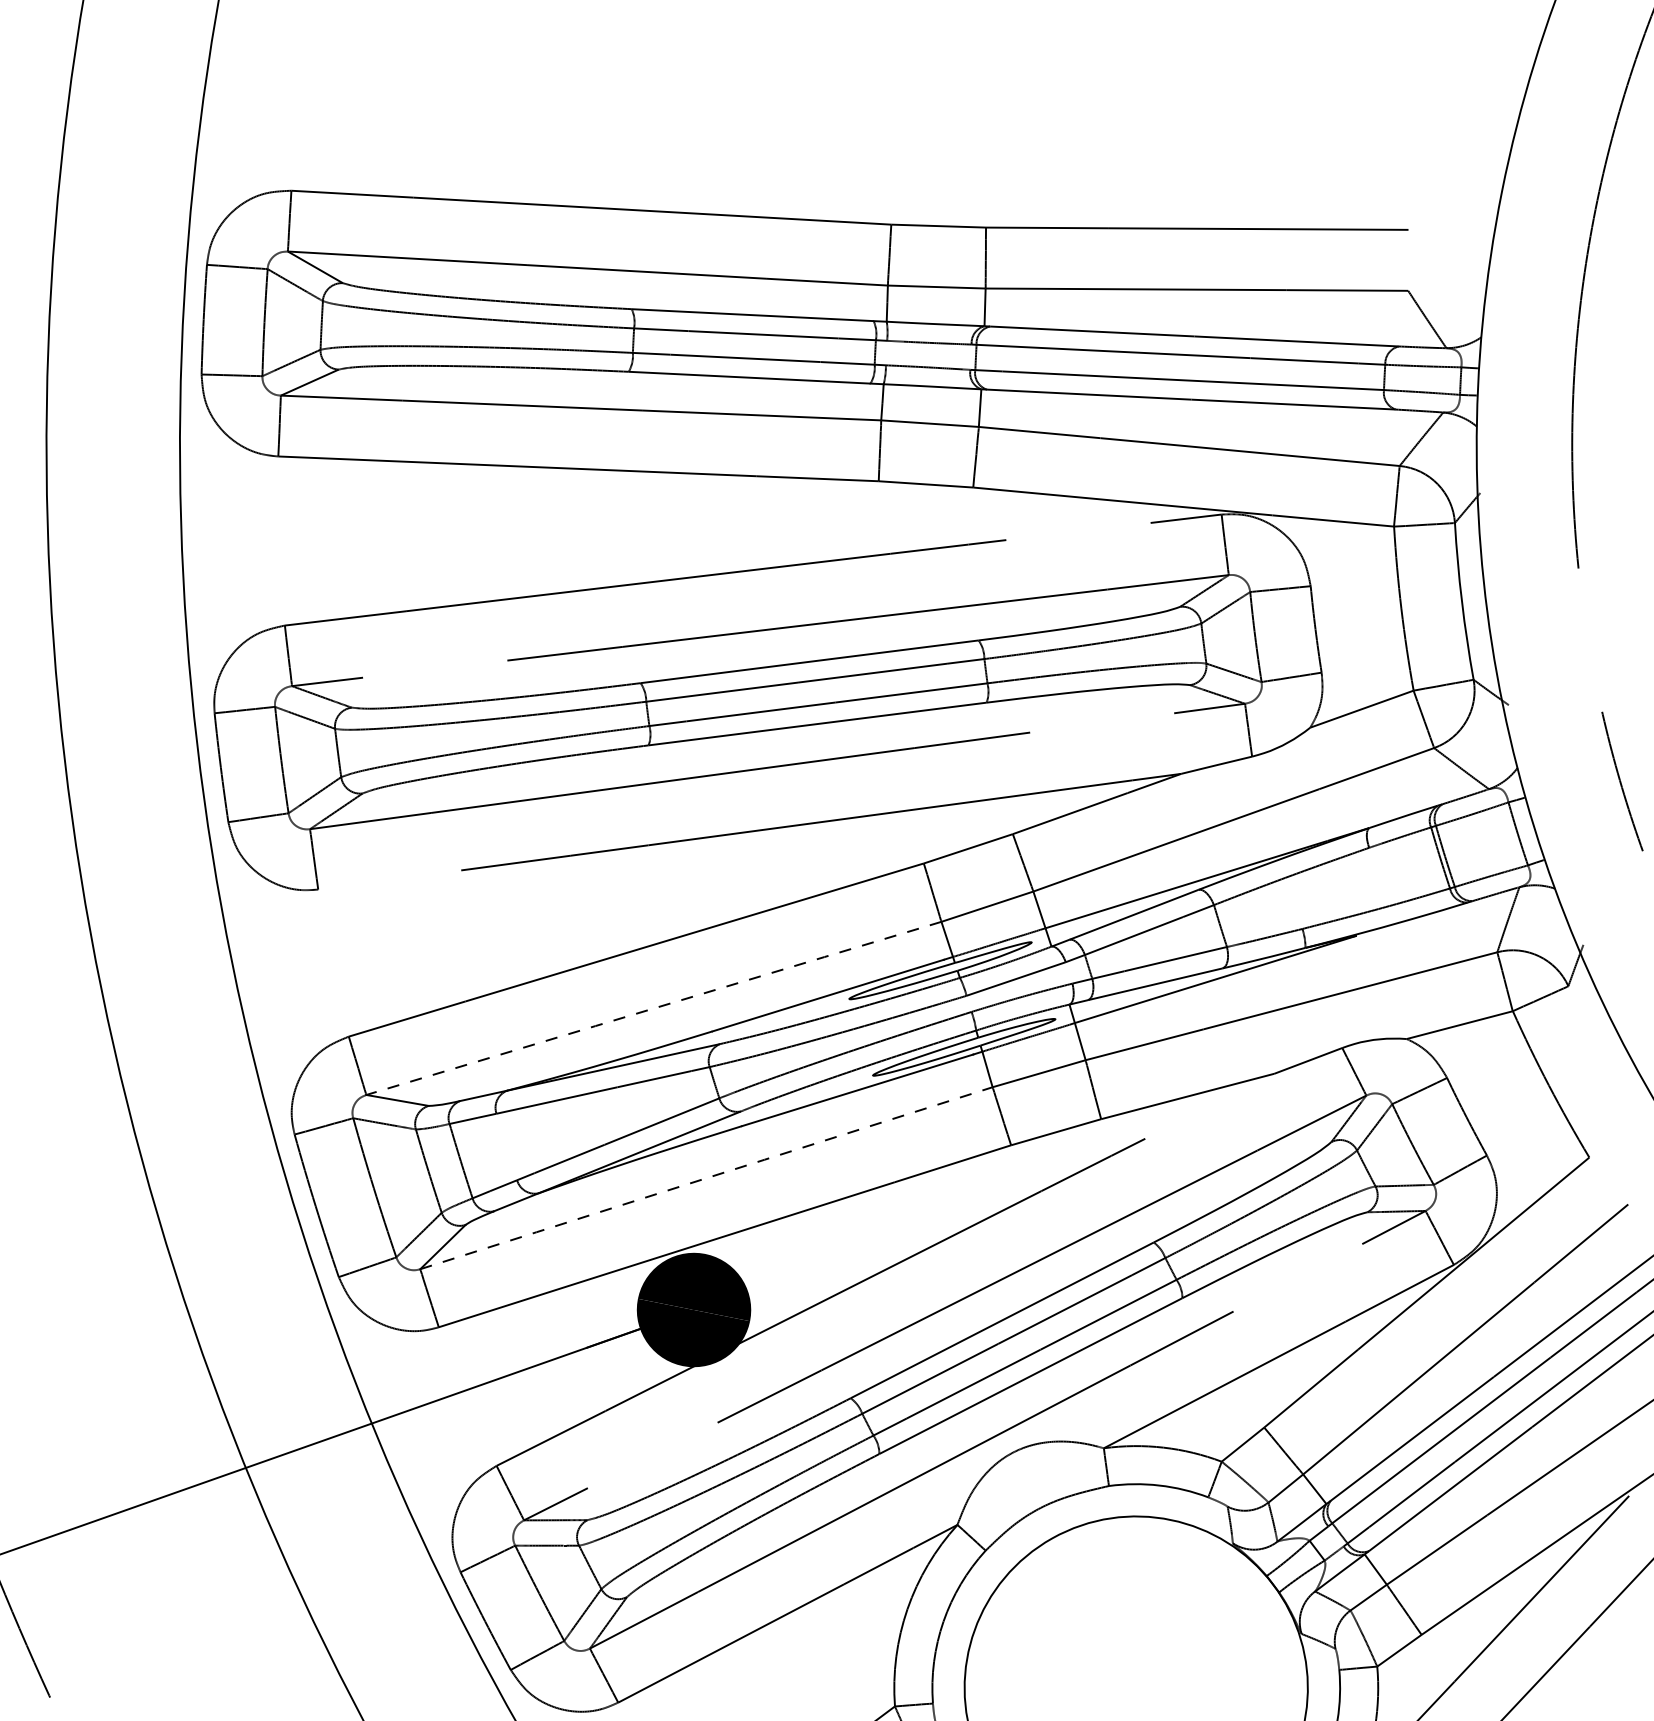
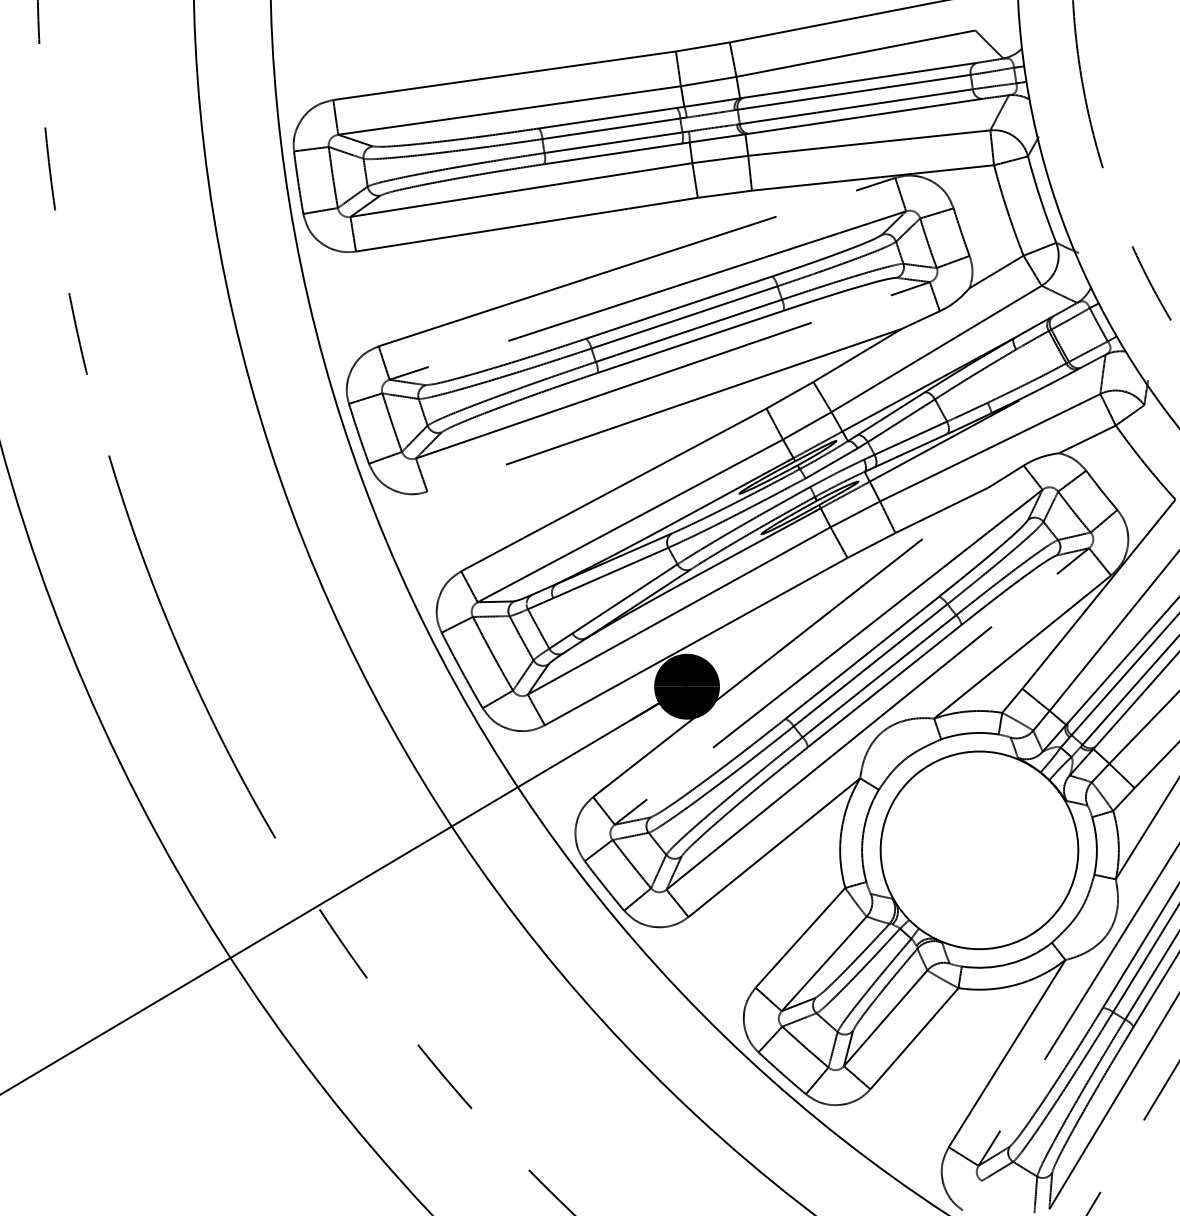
line: (653, 1009) -> (630, 521), dashed -> solid
line: (707, 1177) -> (679, 610), dashed -> solid

